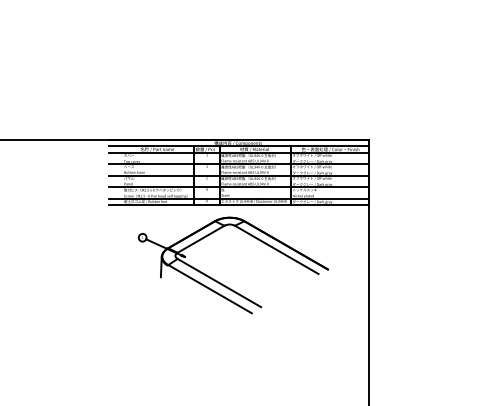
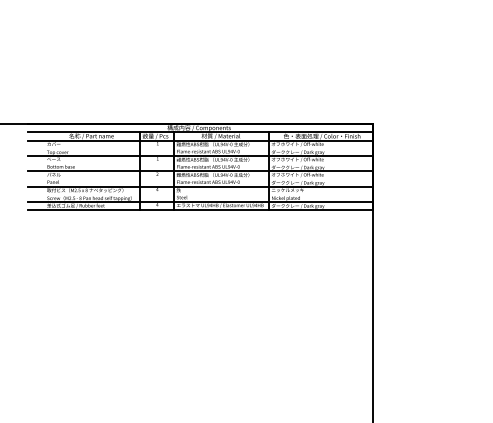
part: (224, 284) -> (180, 315), removed

